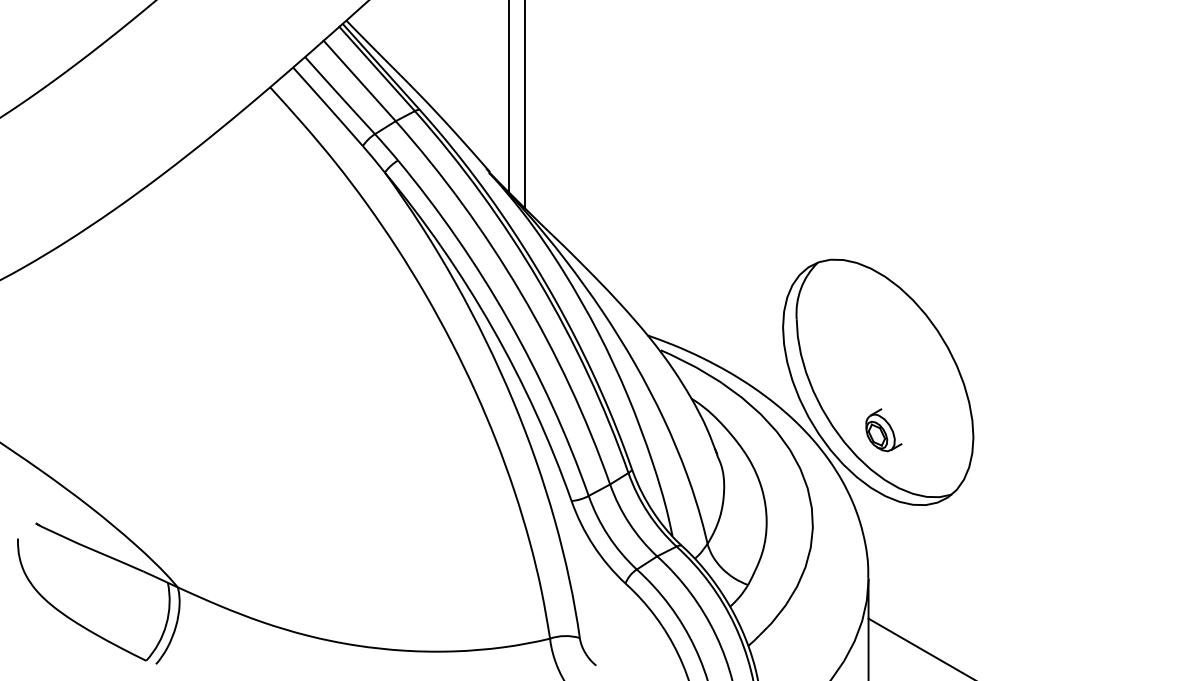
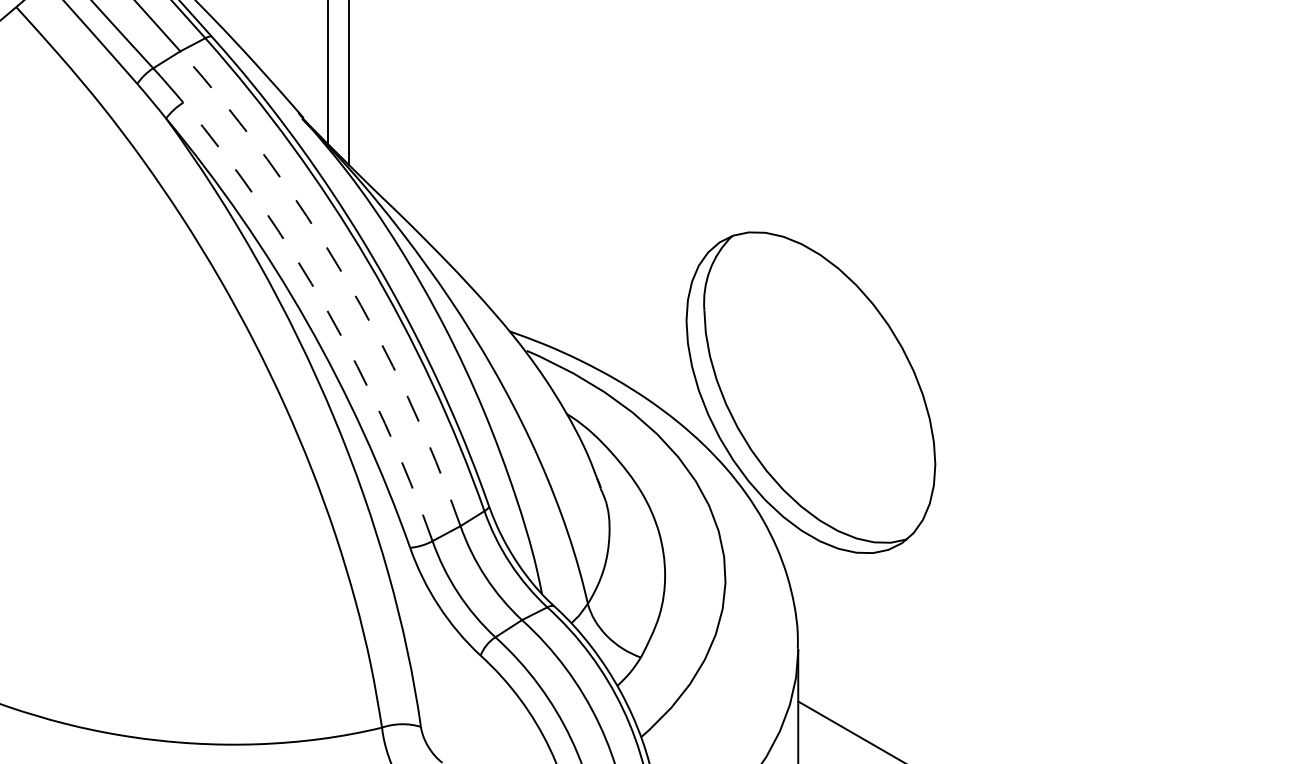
arc: (520, 292) -> (343, 275), solid -> dashed
arc: (508, 319) -> (327, 310), solid -> dashed
part: (883, 430) -> (817, 455), removed

